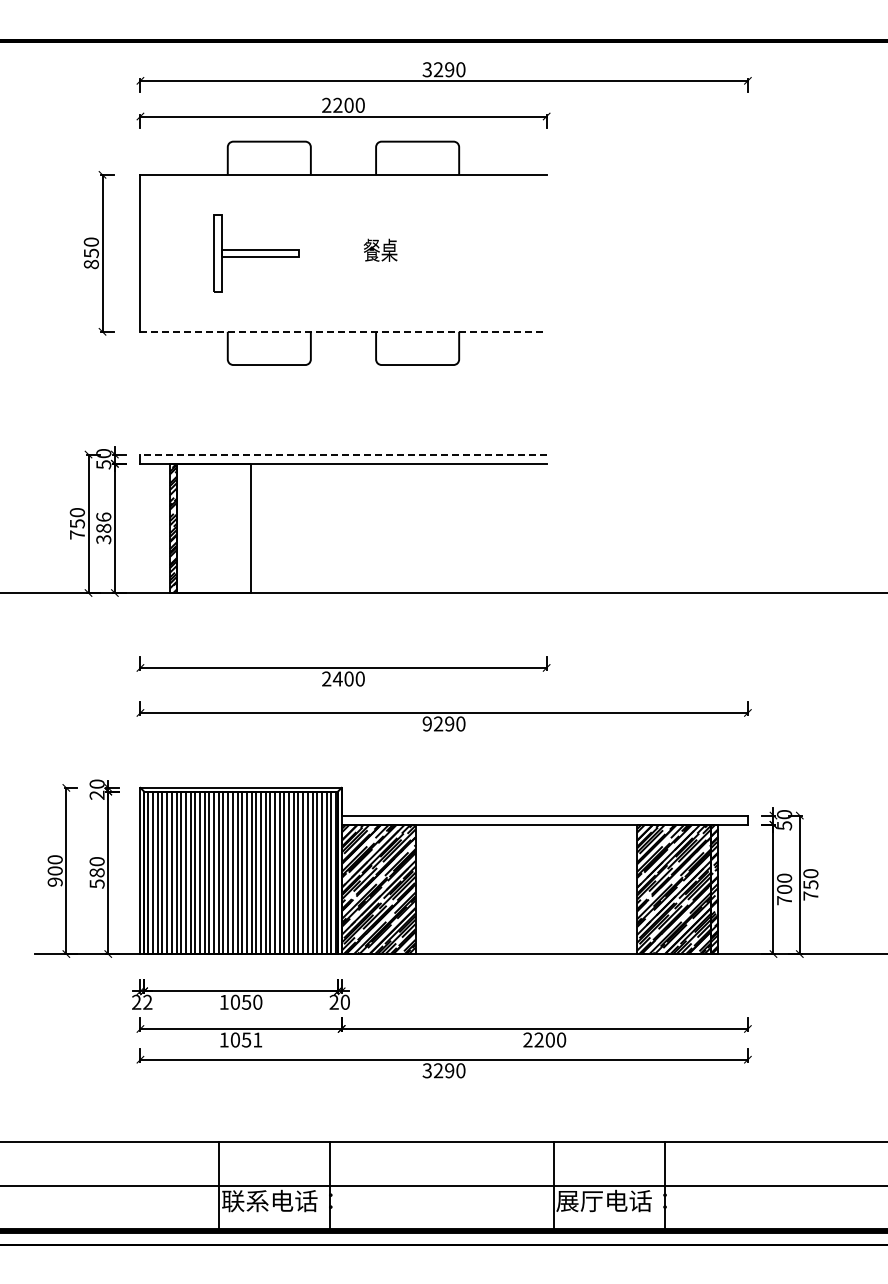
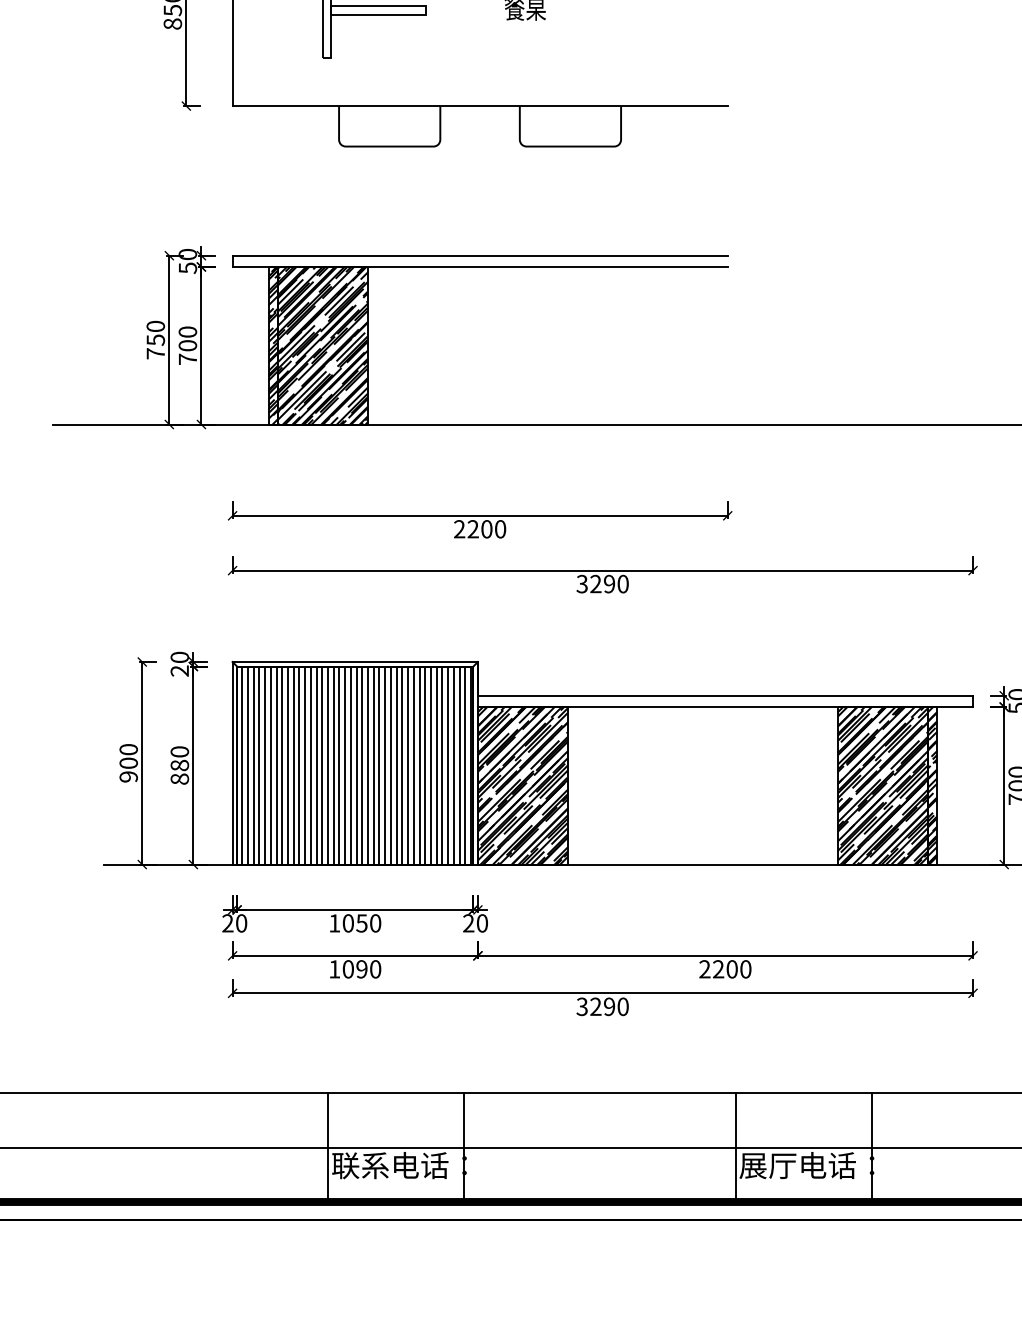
line: (344, 331) -> (481, 105), dashed -> solid
line: (343, 454) -> (480, 255), dashed -> solid
text: (103, 528) -> (187, 345), 386 -> 700
hatch: (214, 528) -> (322, 345), added
text: (337, 678) -> (472, 528), 2400 -> 2200
text: (426, 723) -> (581, 583), 9290 -> 3290
text: (96, 883) -> (179, 778), 580 -> 880
text: (147, 1001) -> (241, 922), 22 -> 20
text: (251, 1039) -> (367, 968), 1051 -> 1090

